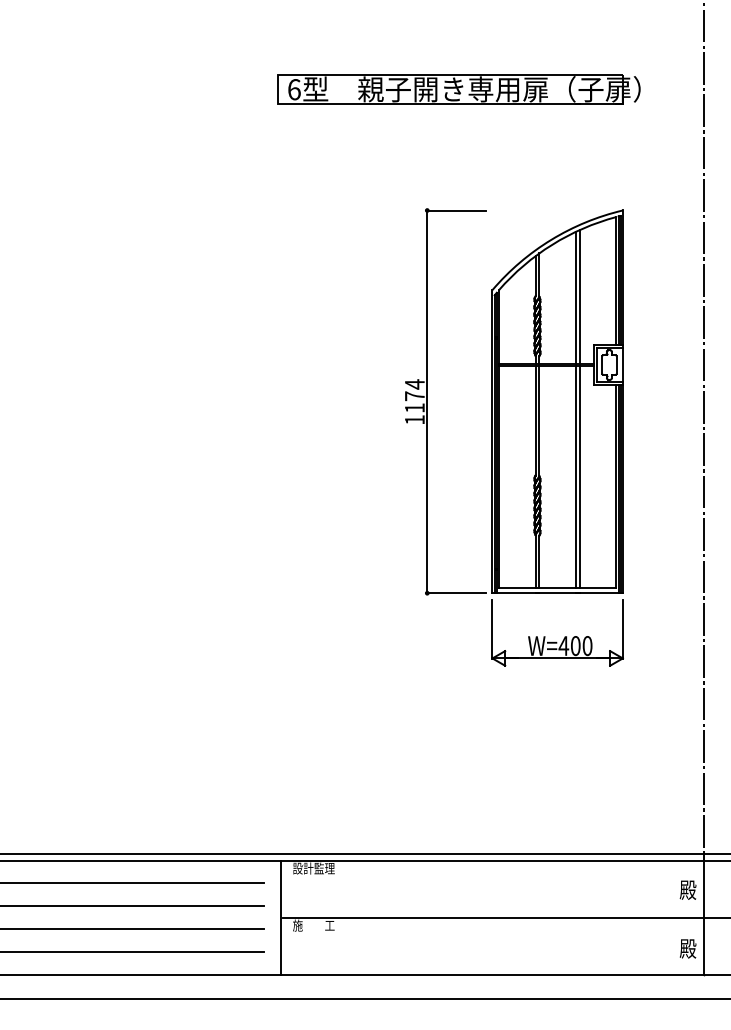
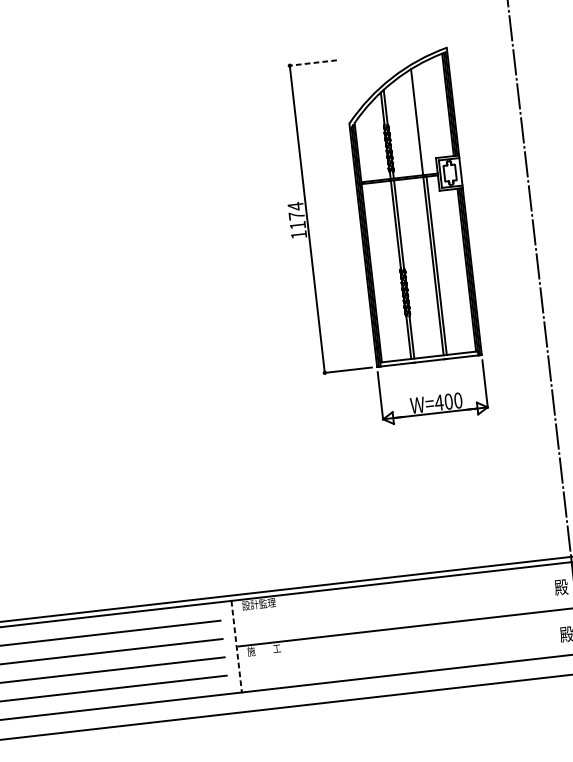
line: (456, 210) -> (313, 63), solid -> dashed
line: (579, 296) -> (419, 120), removed
line: (280, 918) -> (236, 647), solid -> dashed

